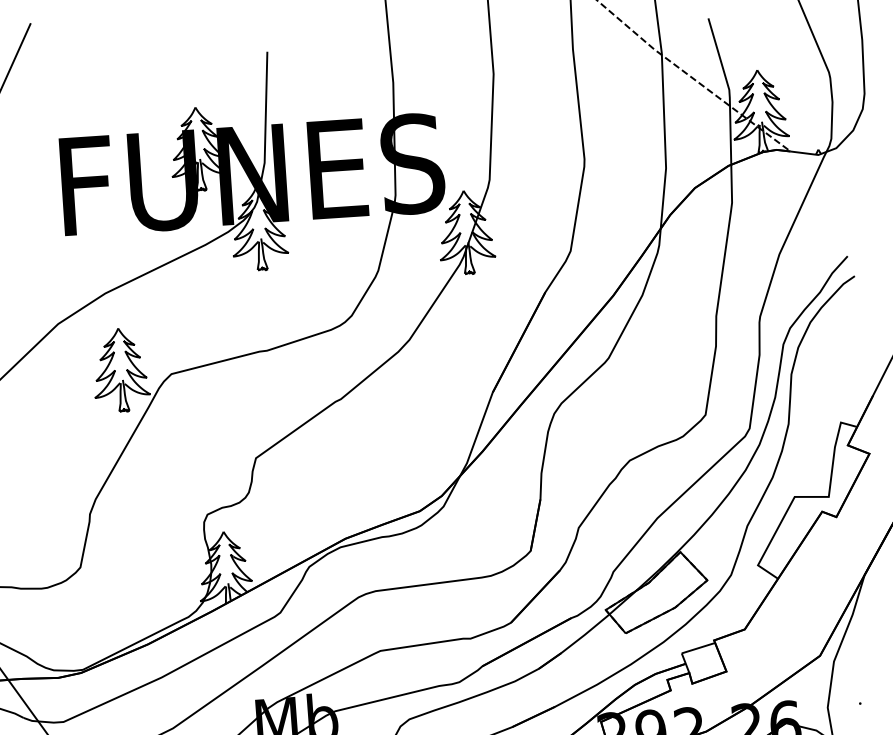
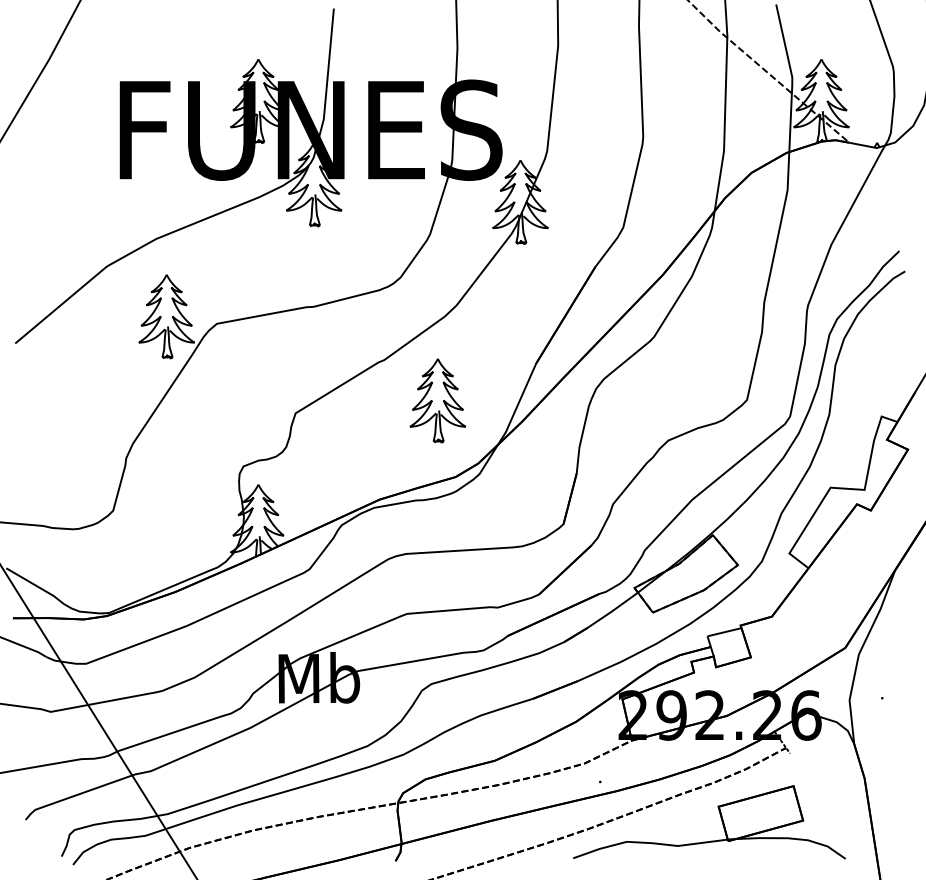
part: (396, 435) -> (437, 400), added

